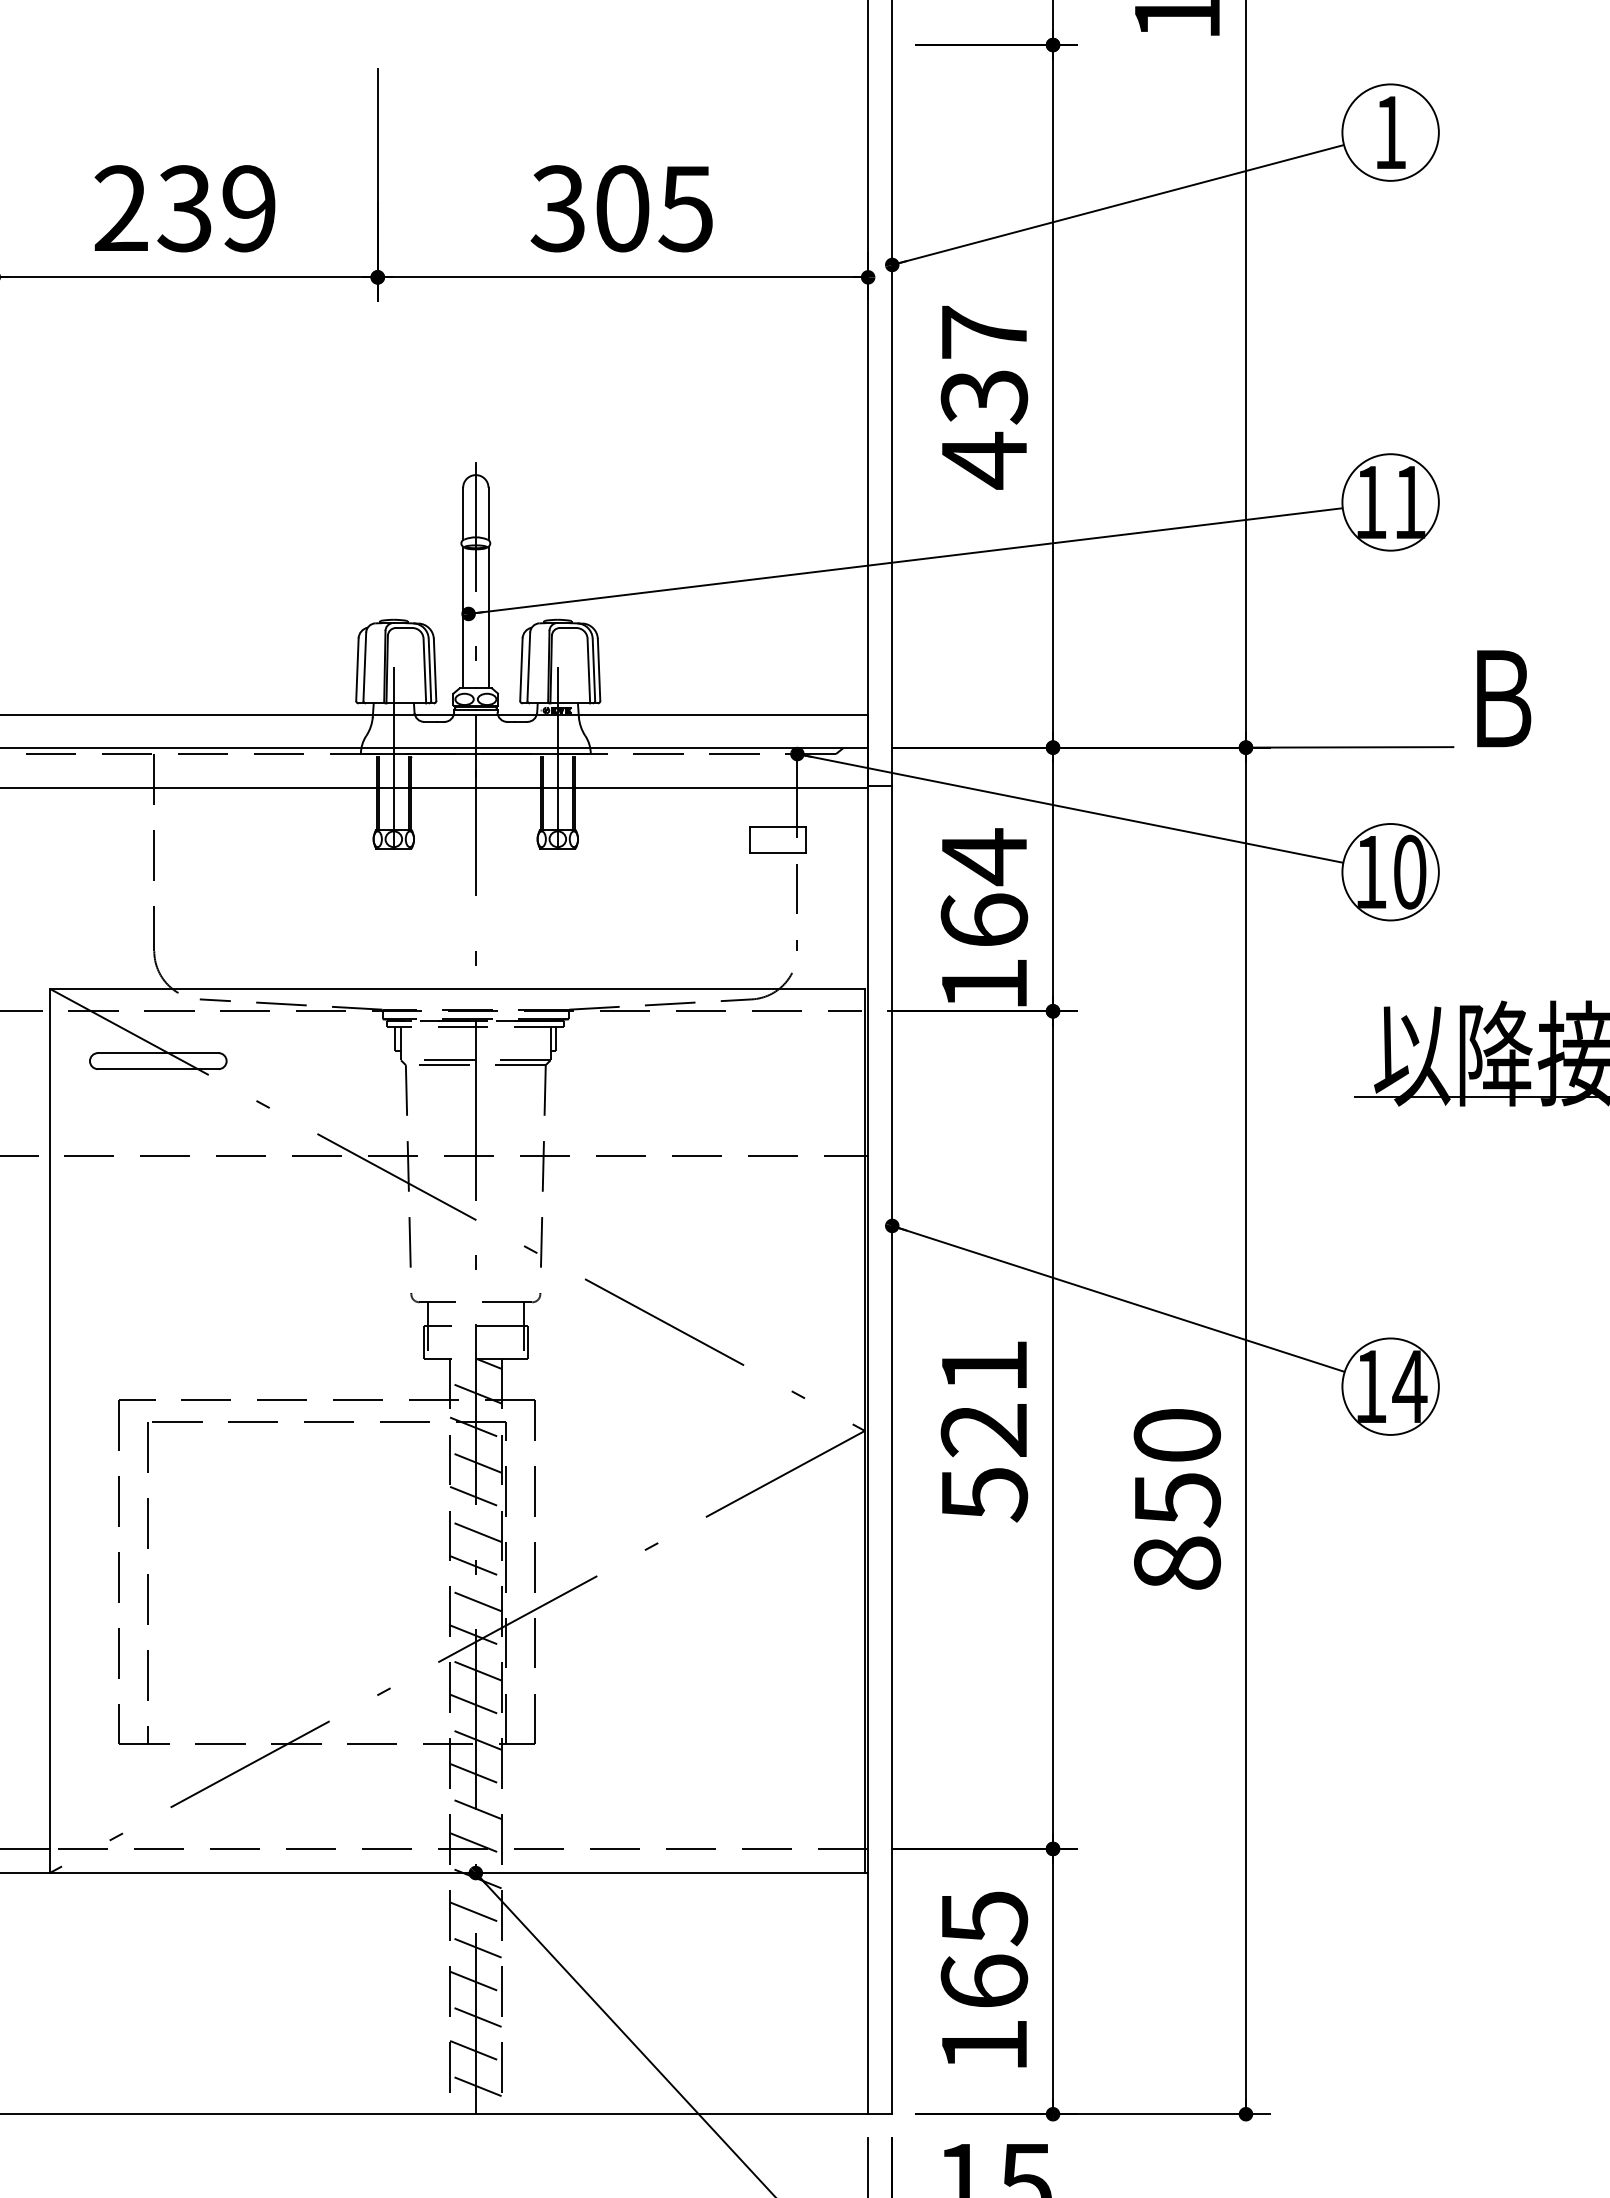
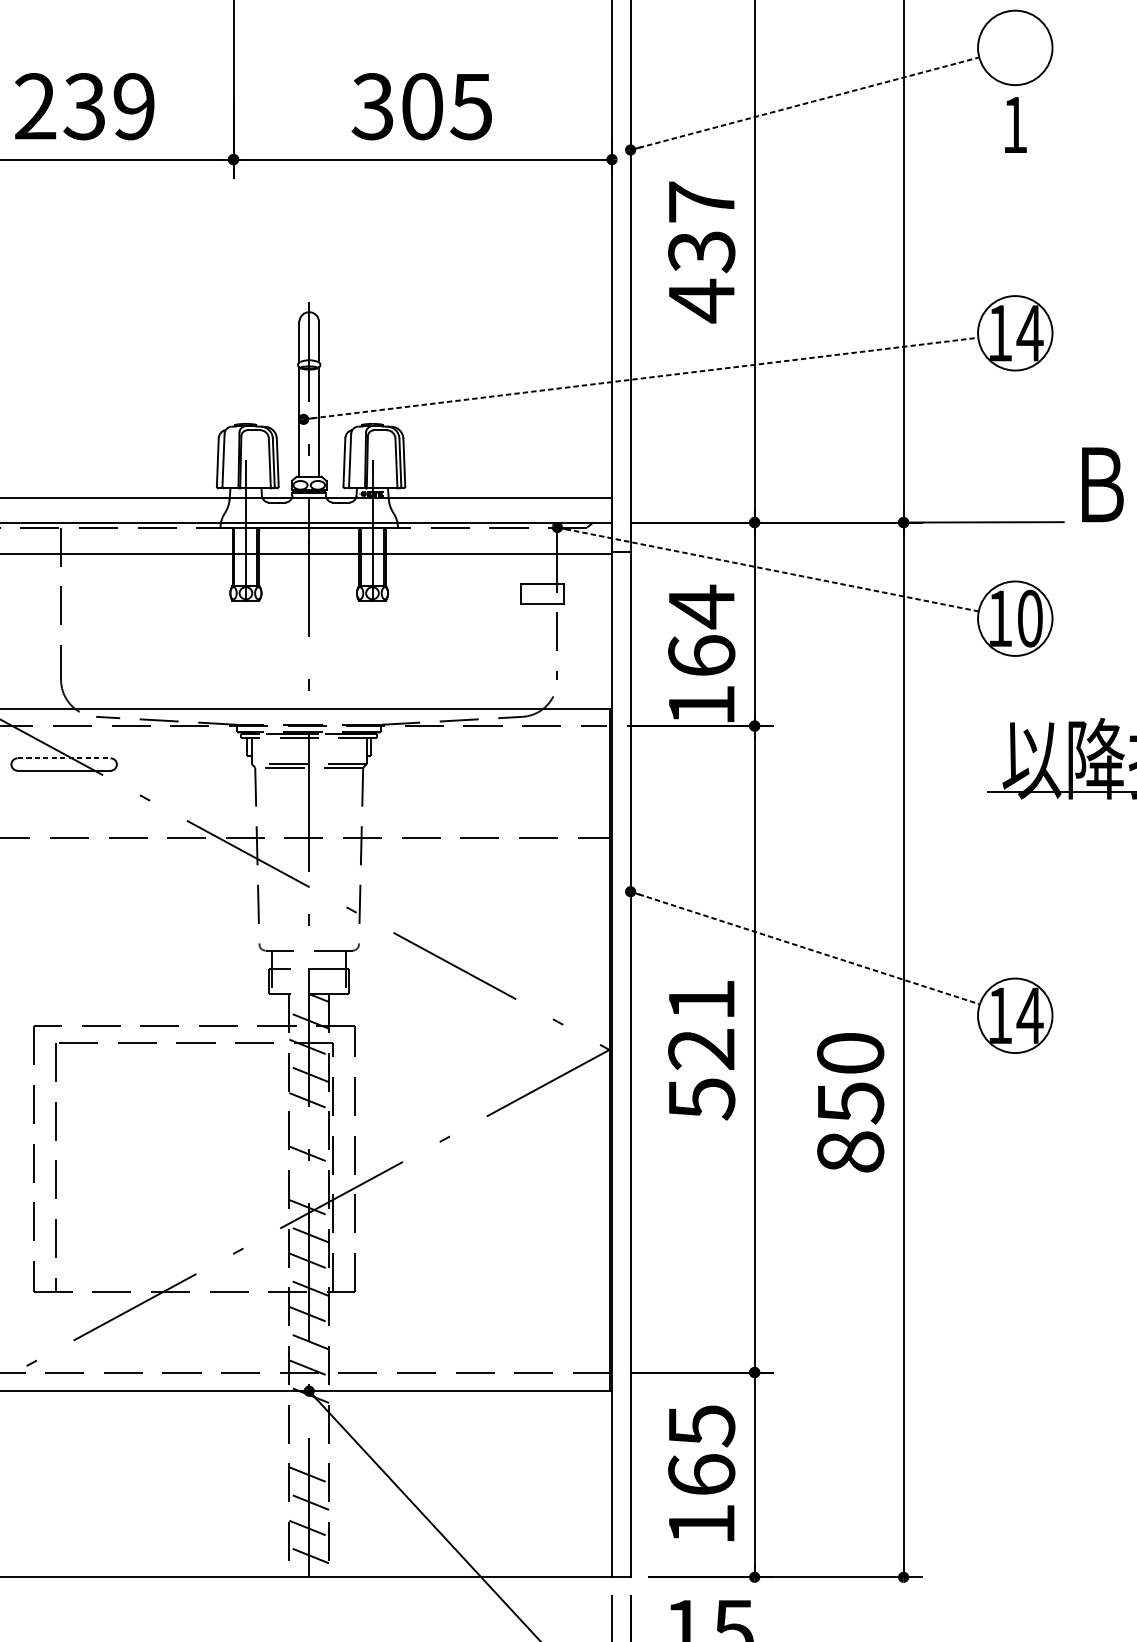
text: (1391, 132) -> (1015, 124), moved
line: (1118, 205) -> (805, 104), solid -> dashed
text: (1409, 502) -> (1029, 333), 11 -> 14
line: (906, 561) -> (641, 378), solid -> dashed
line: (1070, 808) -> (768, 569), solid -> dashed
line: (158, 1053) -> (64, 758), solid -> dashed
line: (1118, 1298) -> (805, 947), solid -> dashed
line: (475, 1531) -> (308, 1127), removed
line: (475, 1600) -> (308, 1180), removed
line: (475, 1912) -> (308, 1421), removed
line: (475, 1947) -> (308, 1448), removed

